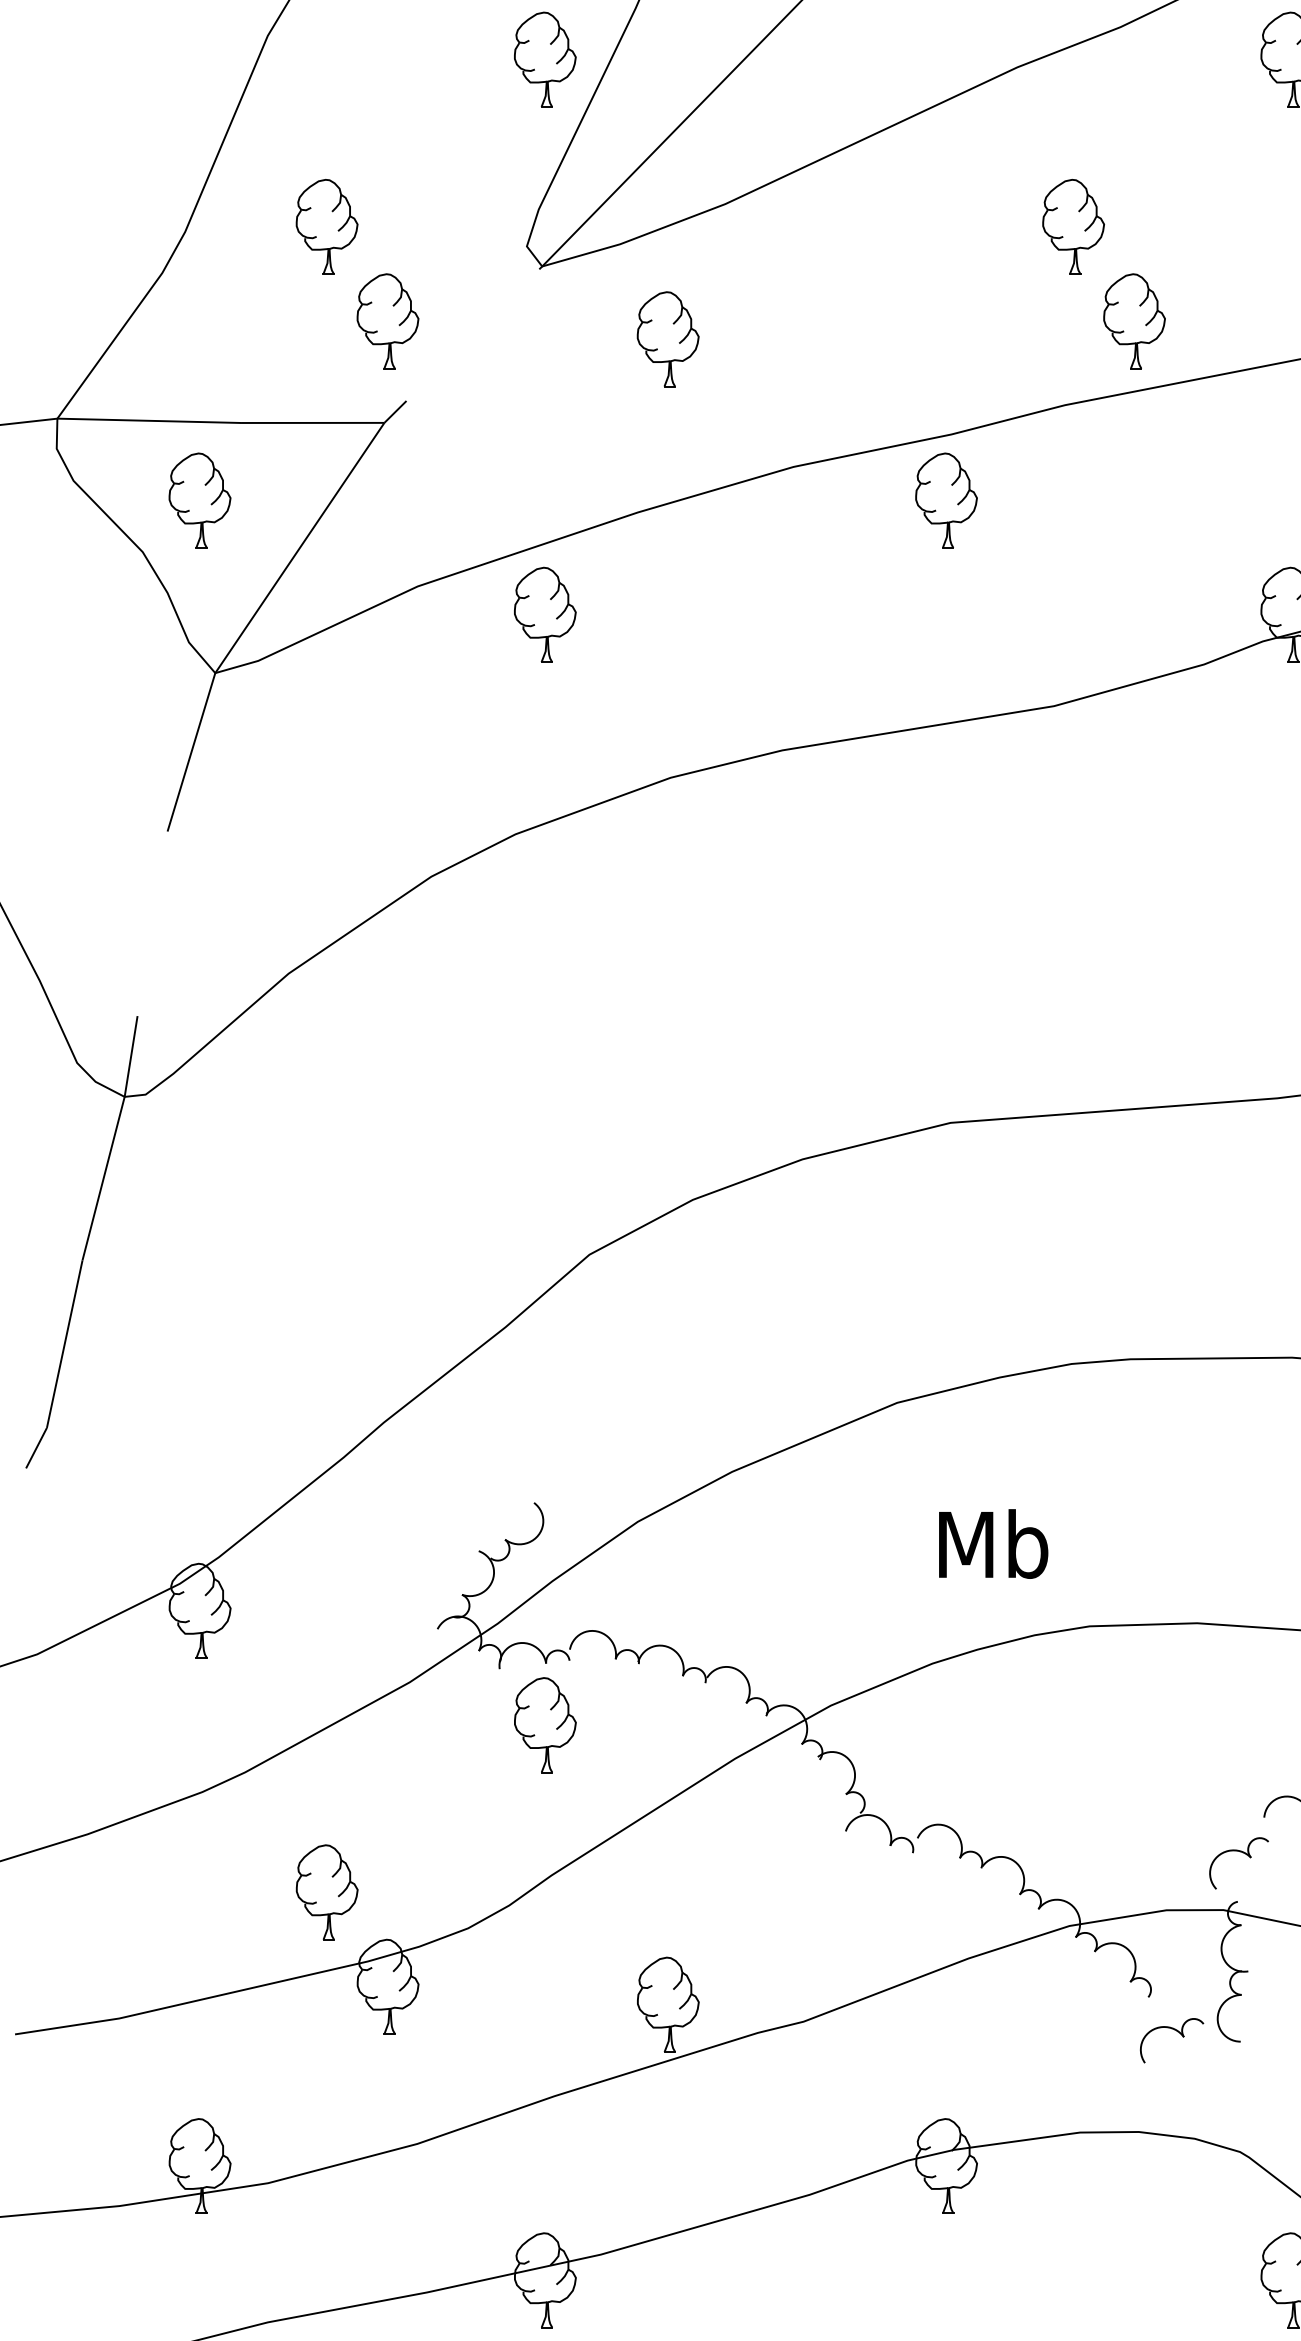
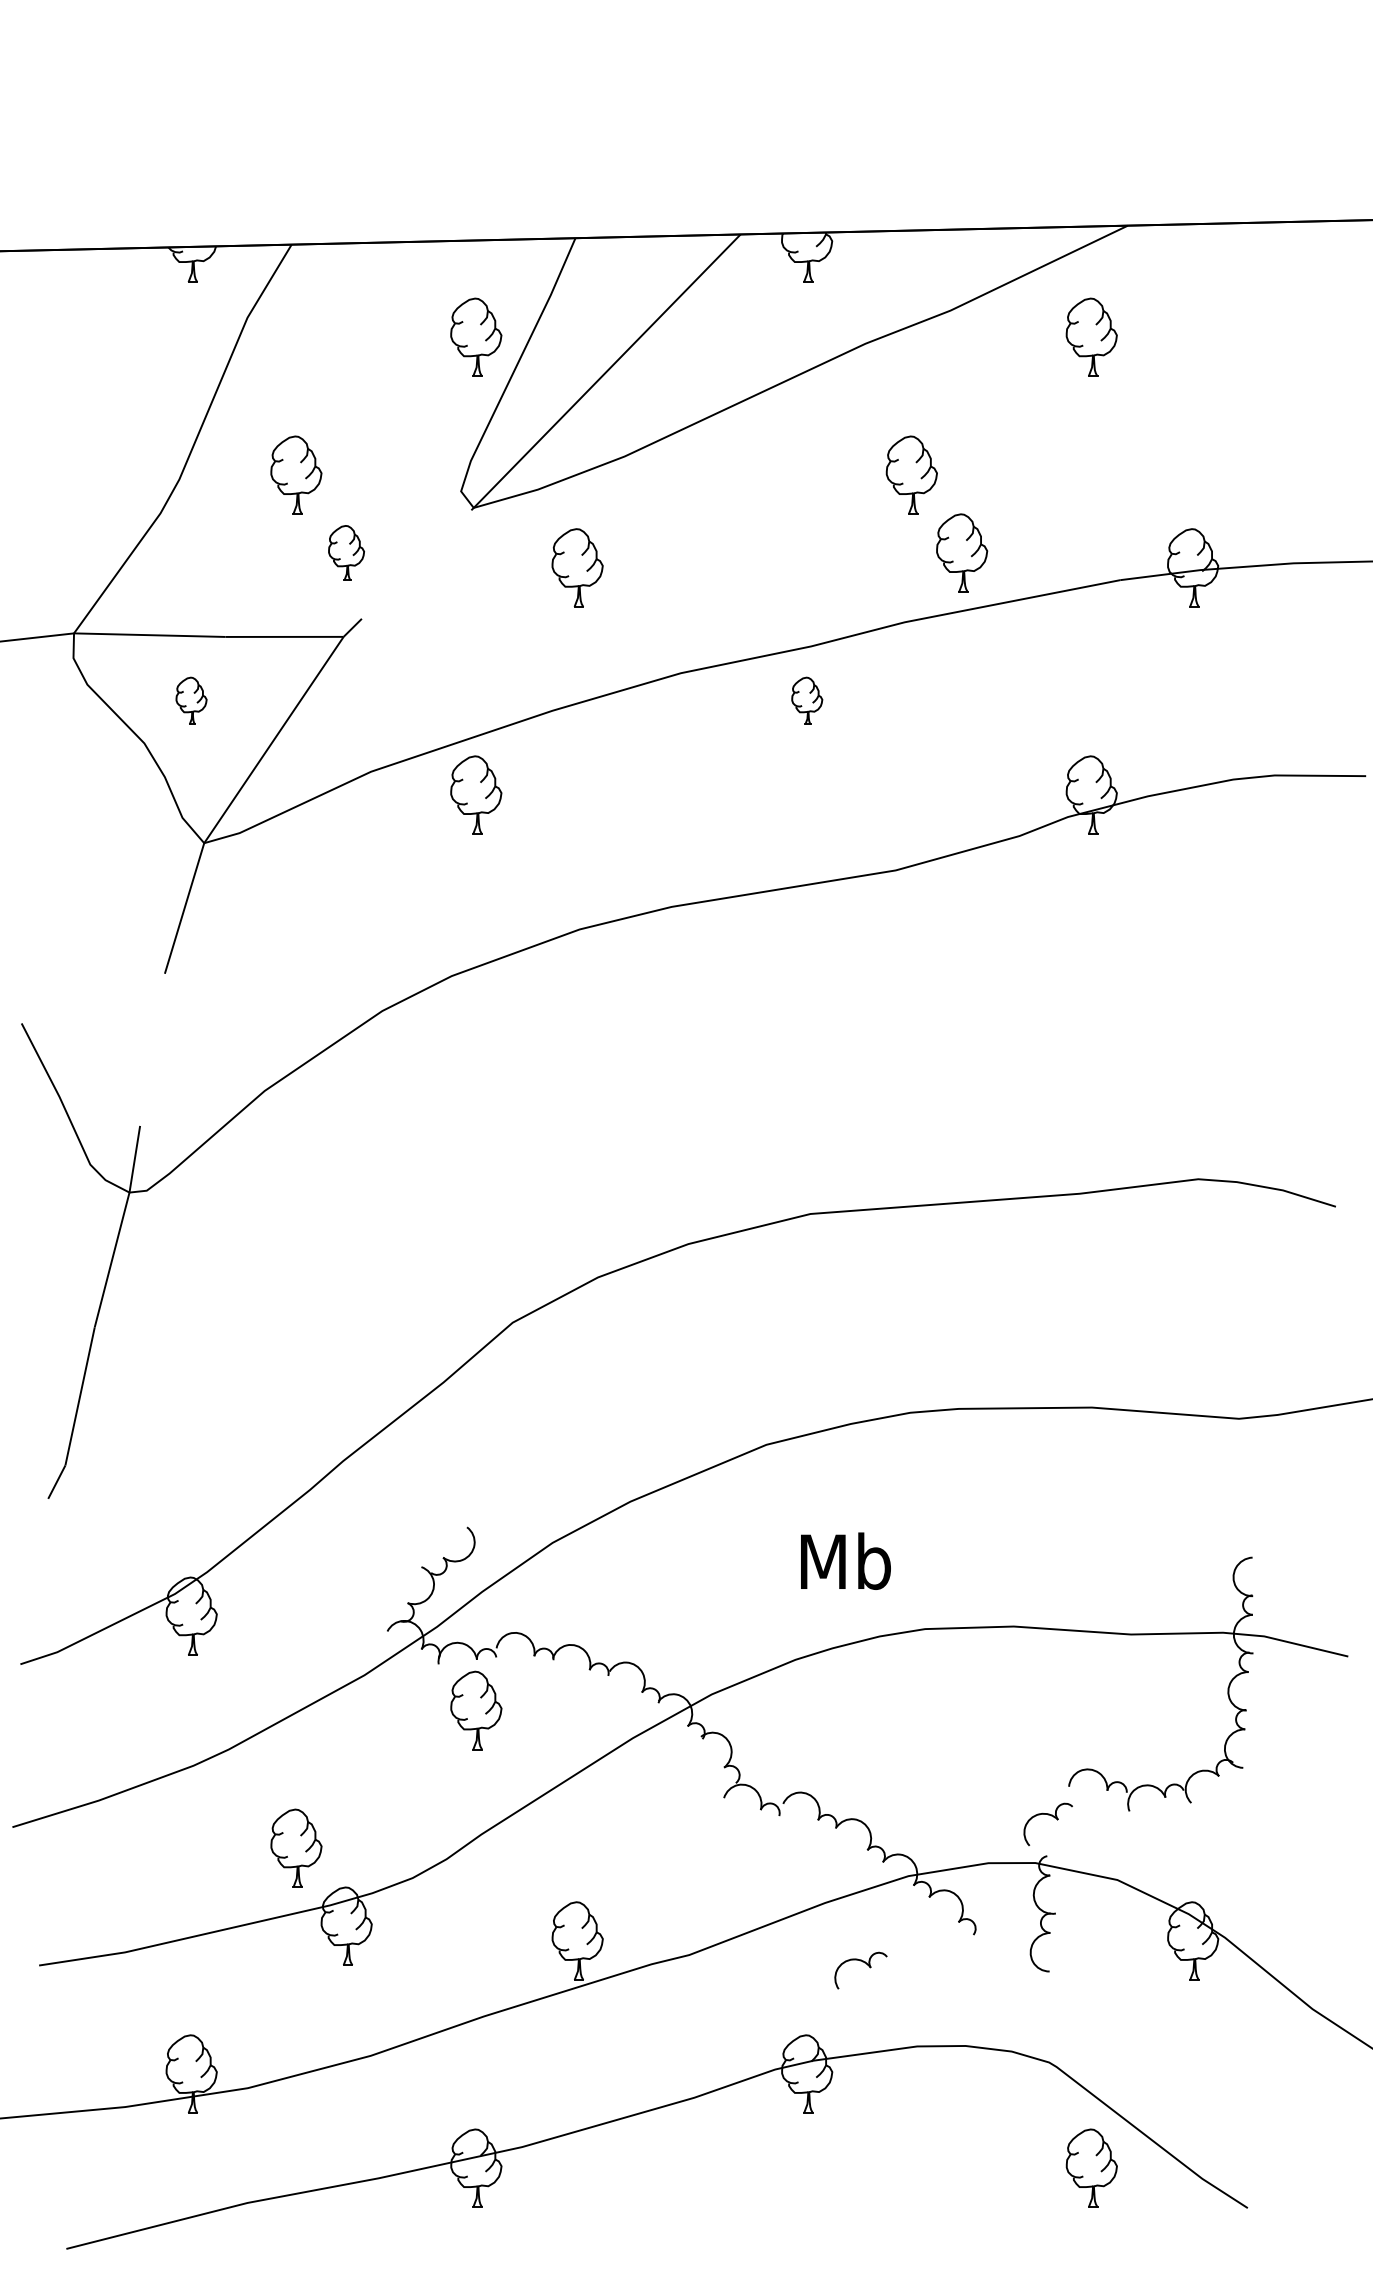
part: (387, 320) -> (346, 552), size x0.7
part: (199, 500) -> (191, 700), size x0.6
part: (947, 500) -> (807, 700), size x0.6
part: (1176, 2031) -> (864, 1963), moved

